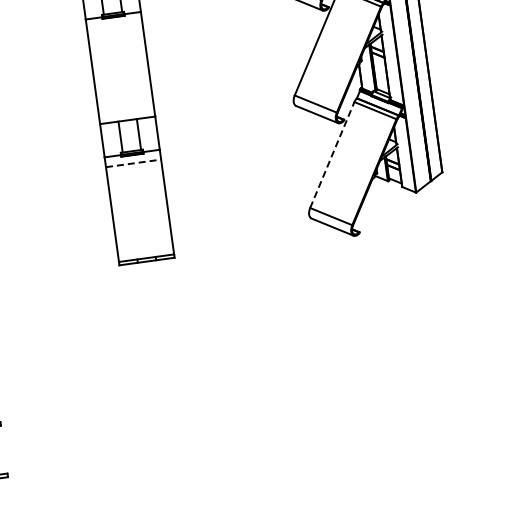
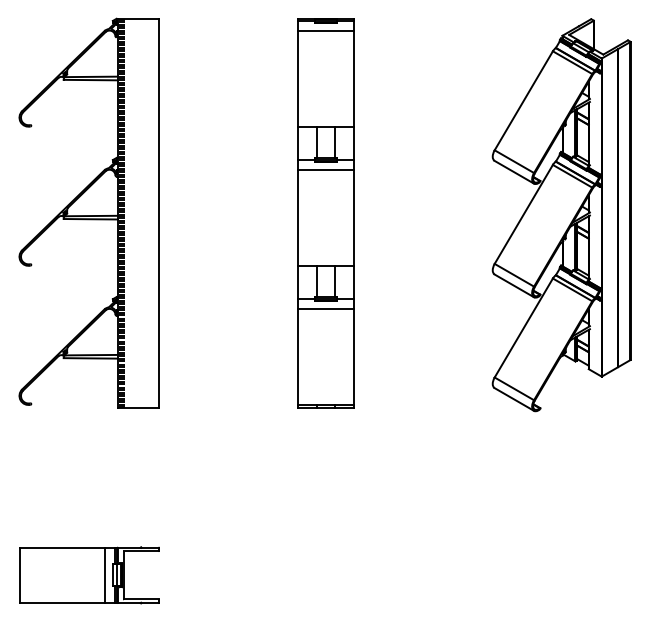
line: (114, 25) -> (325, 170), added
line: (332, 154) -> (524, 327), dashed -> solid
line: (133, 163) -> (325, 309), dashed -> solid

